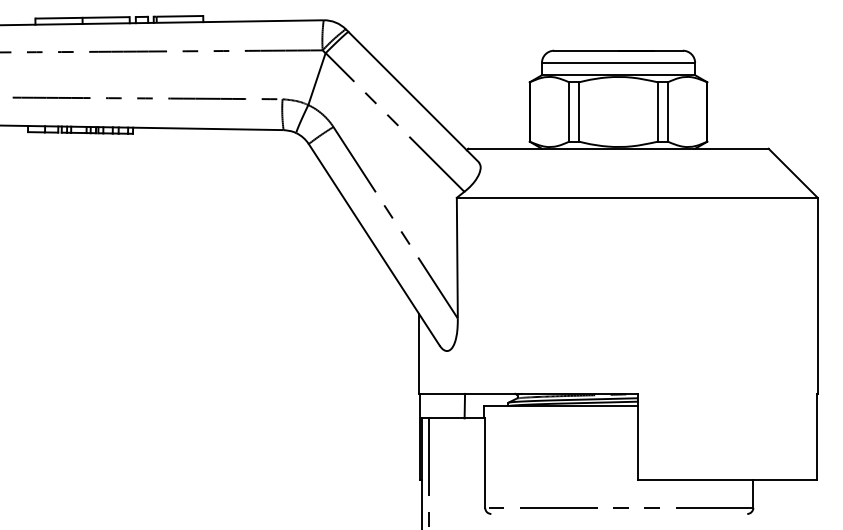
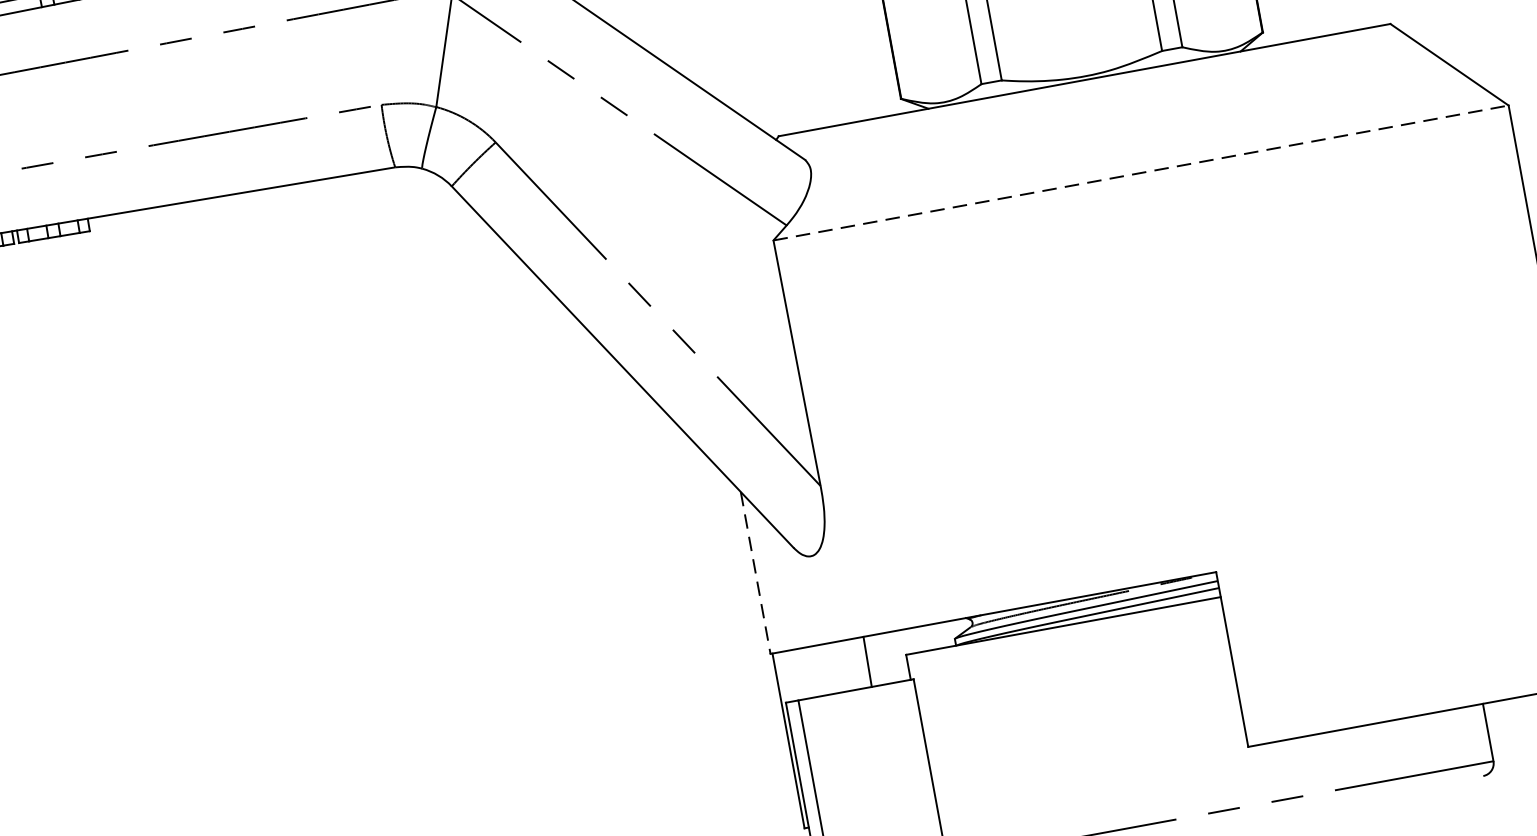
line: (637, 197) -> (1141, 172), solid -> dashed
line: (419, 354) -> (756, 573), solid -> dashed

